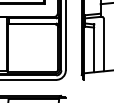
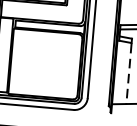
line: (94, 49) -> (129, 72), solid -> dashed

